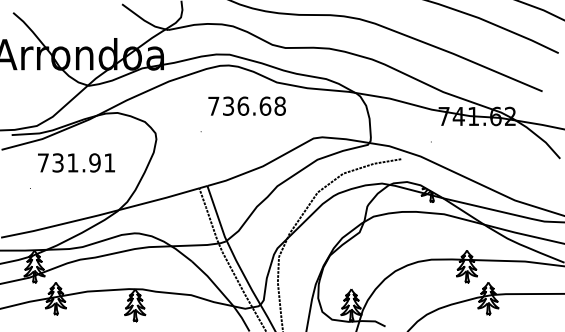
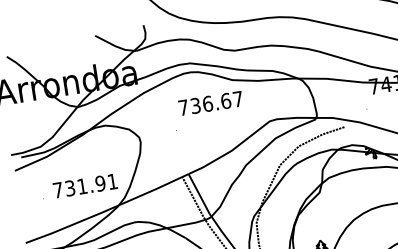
text: (279, 105) -> (237, 98), 736.68 -> 736.67
text: (76, 162) -> (85, 185), moved

